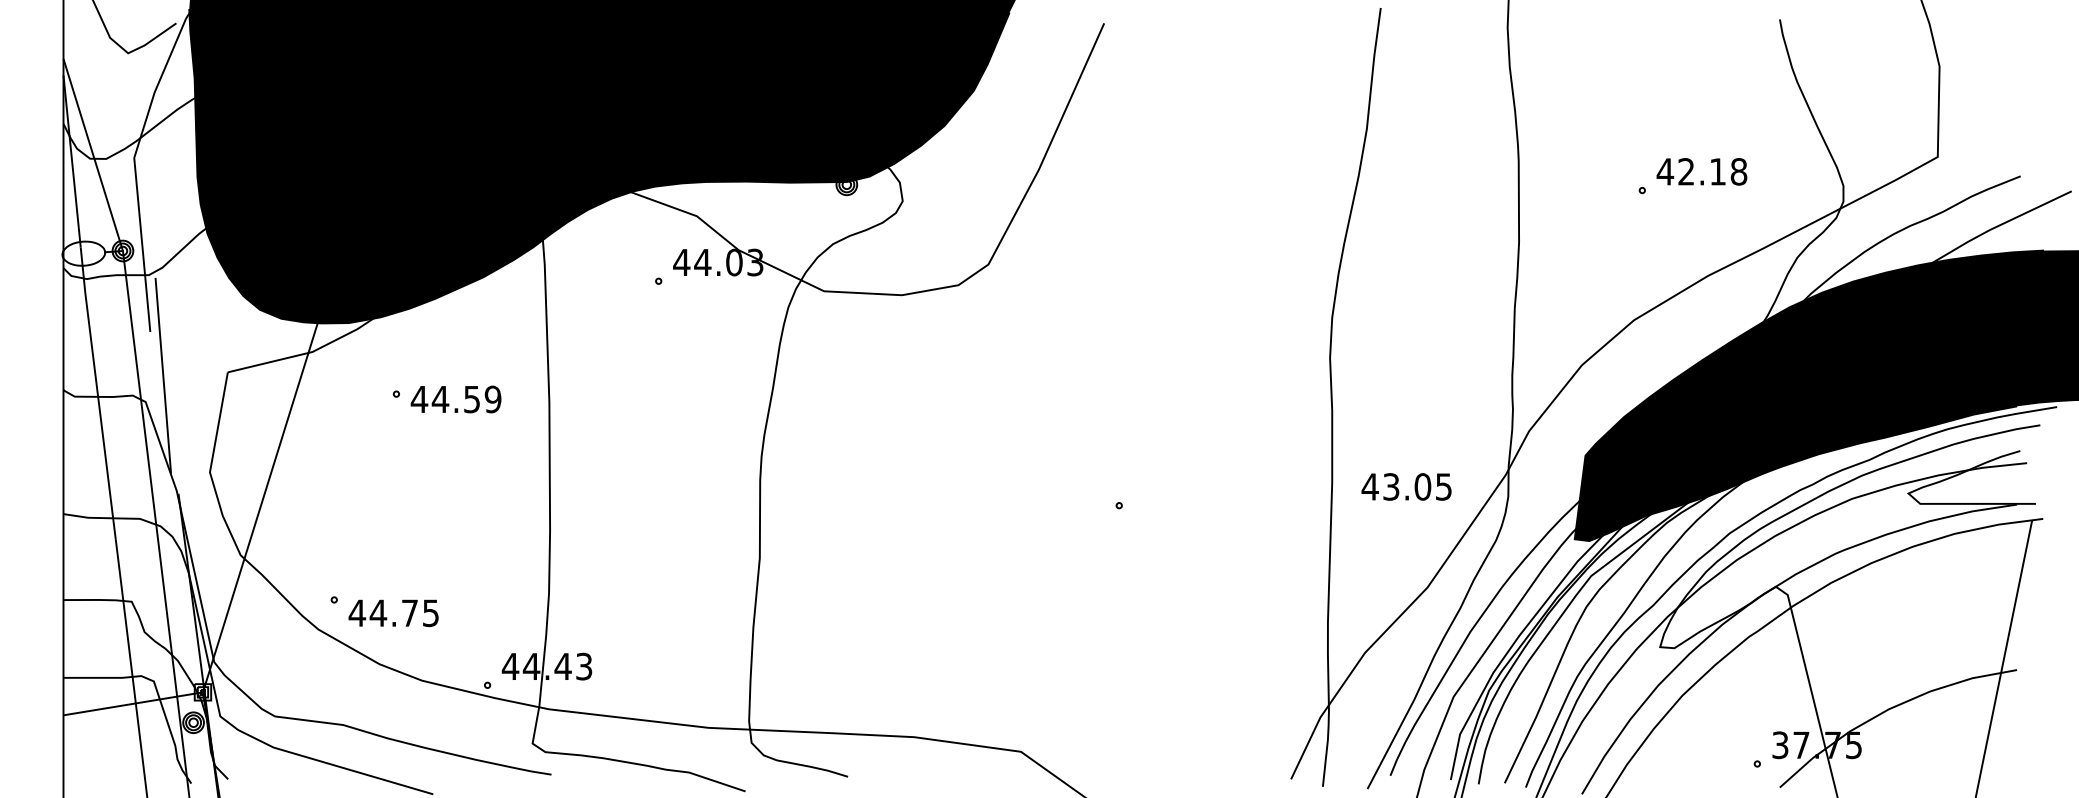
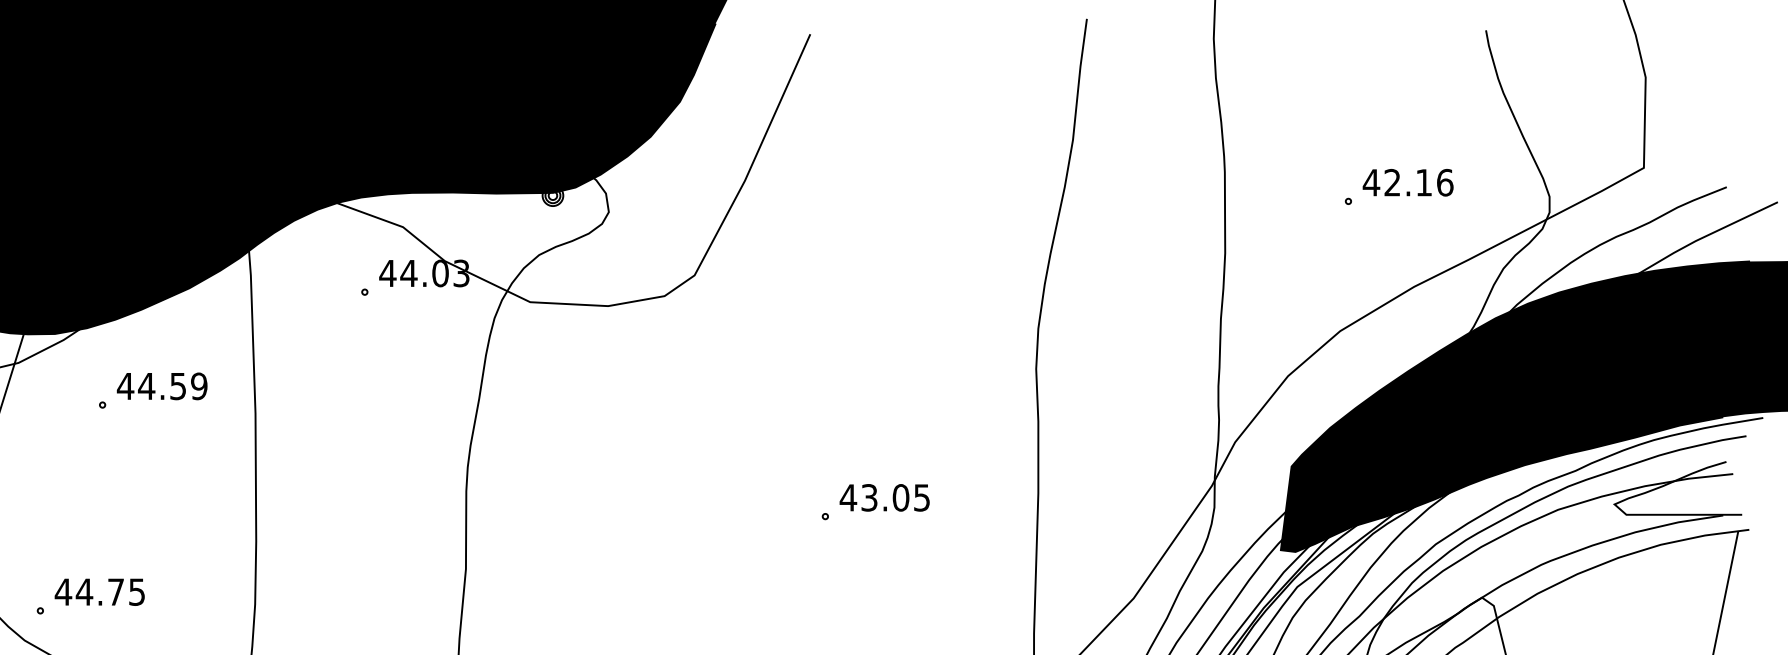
text: (1738, 171) -> (1444, 182), 42.18 -> 42.16
text: (455, 399) -> (161, 386), moved
text: (1406, 486) -> (884, 497), moved
text: (393, 613) -> (99, 592), moved

